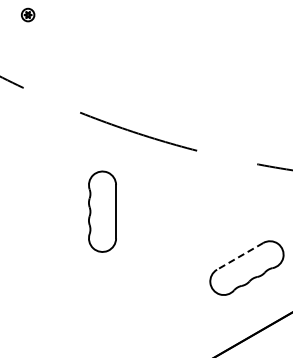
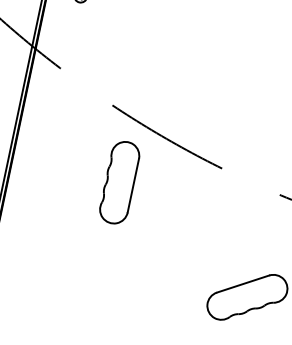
part: (102, 211) -> (119, 182), moved
line: (240, 256) -> (243, 284), dashed -> solid

